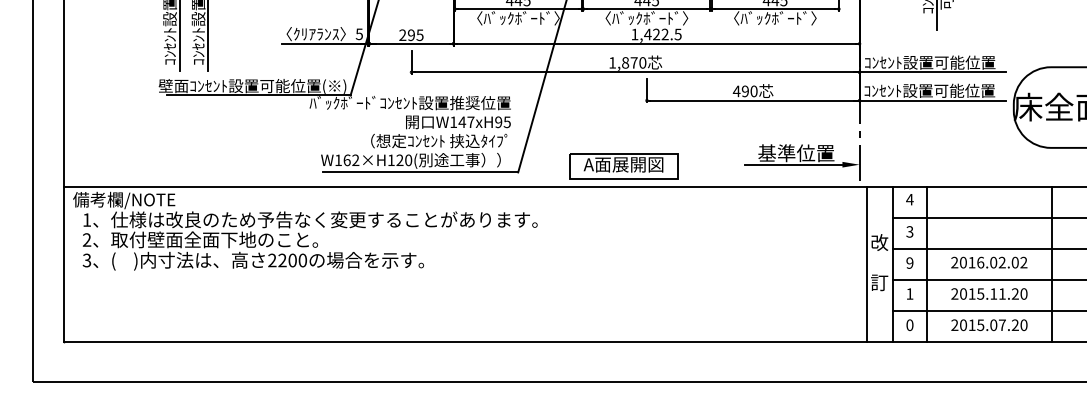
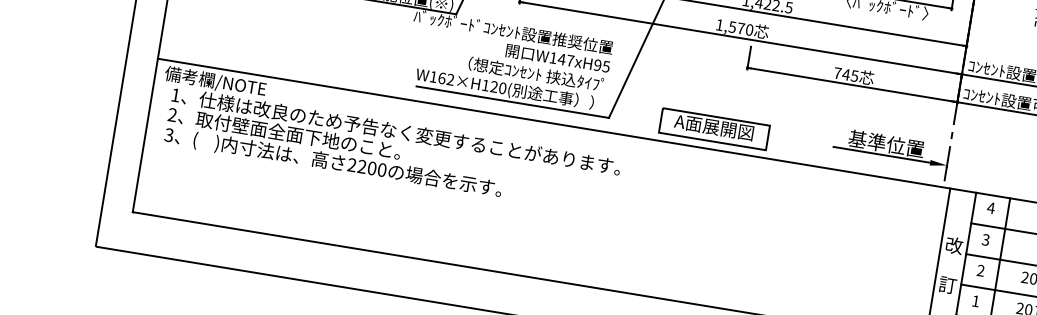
text: (625, 62) -> (732, 26), 1,870 -> 1,570
text: (744, 91) -> (845, 74), 490 -> 745
text: (909, 263) -> (980, 271), 9 -> 2

